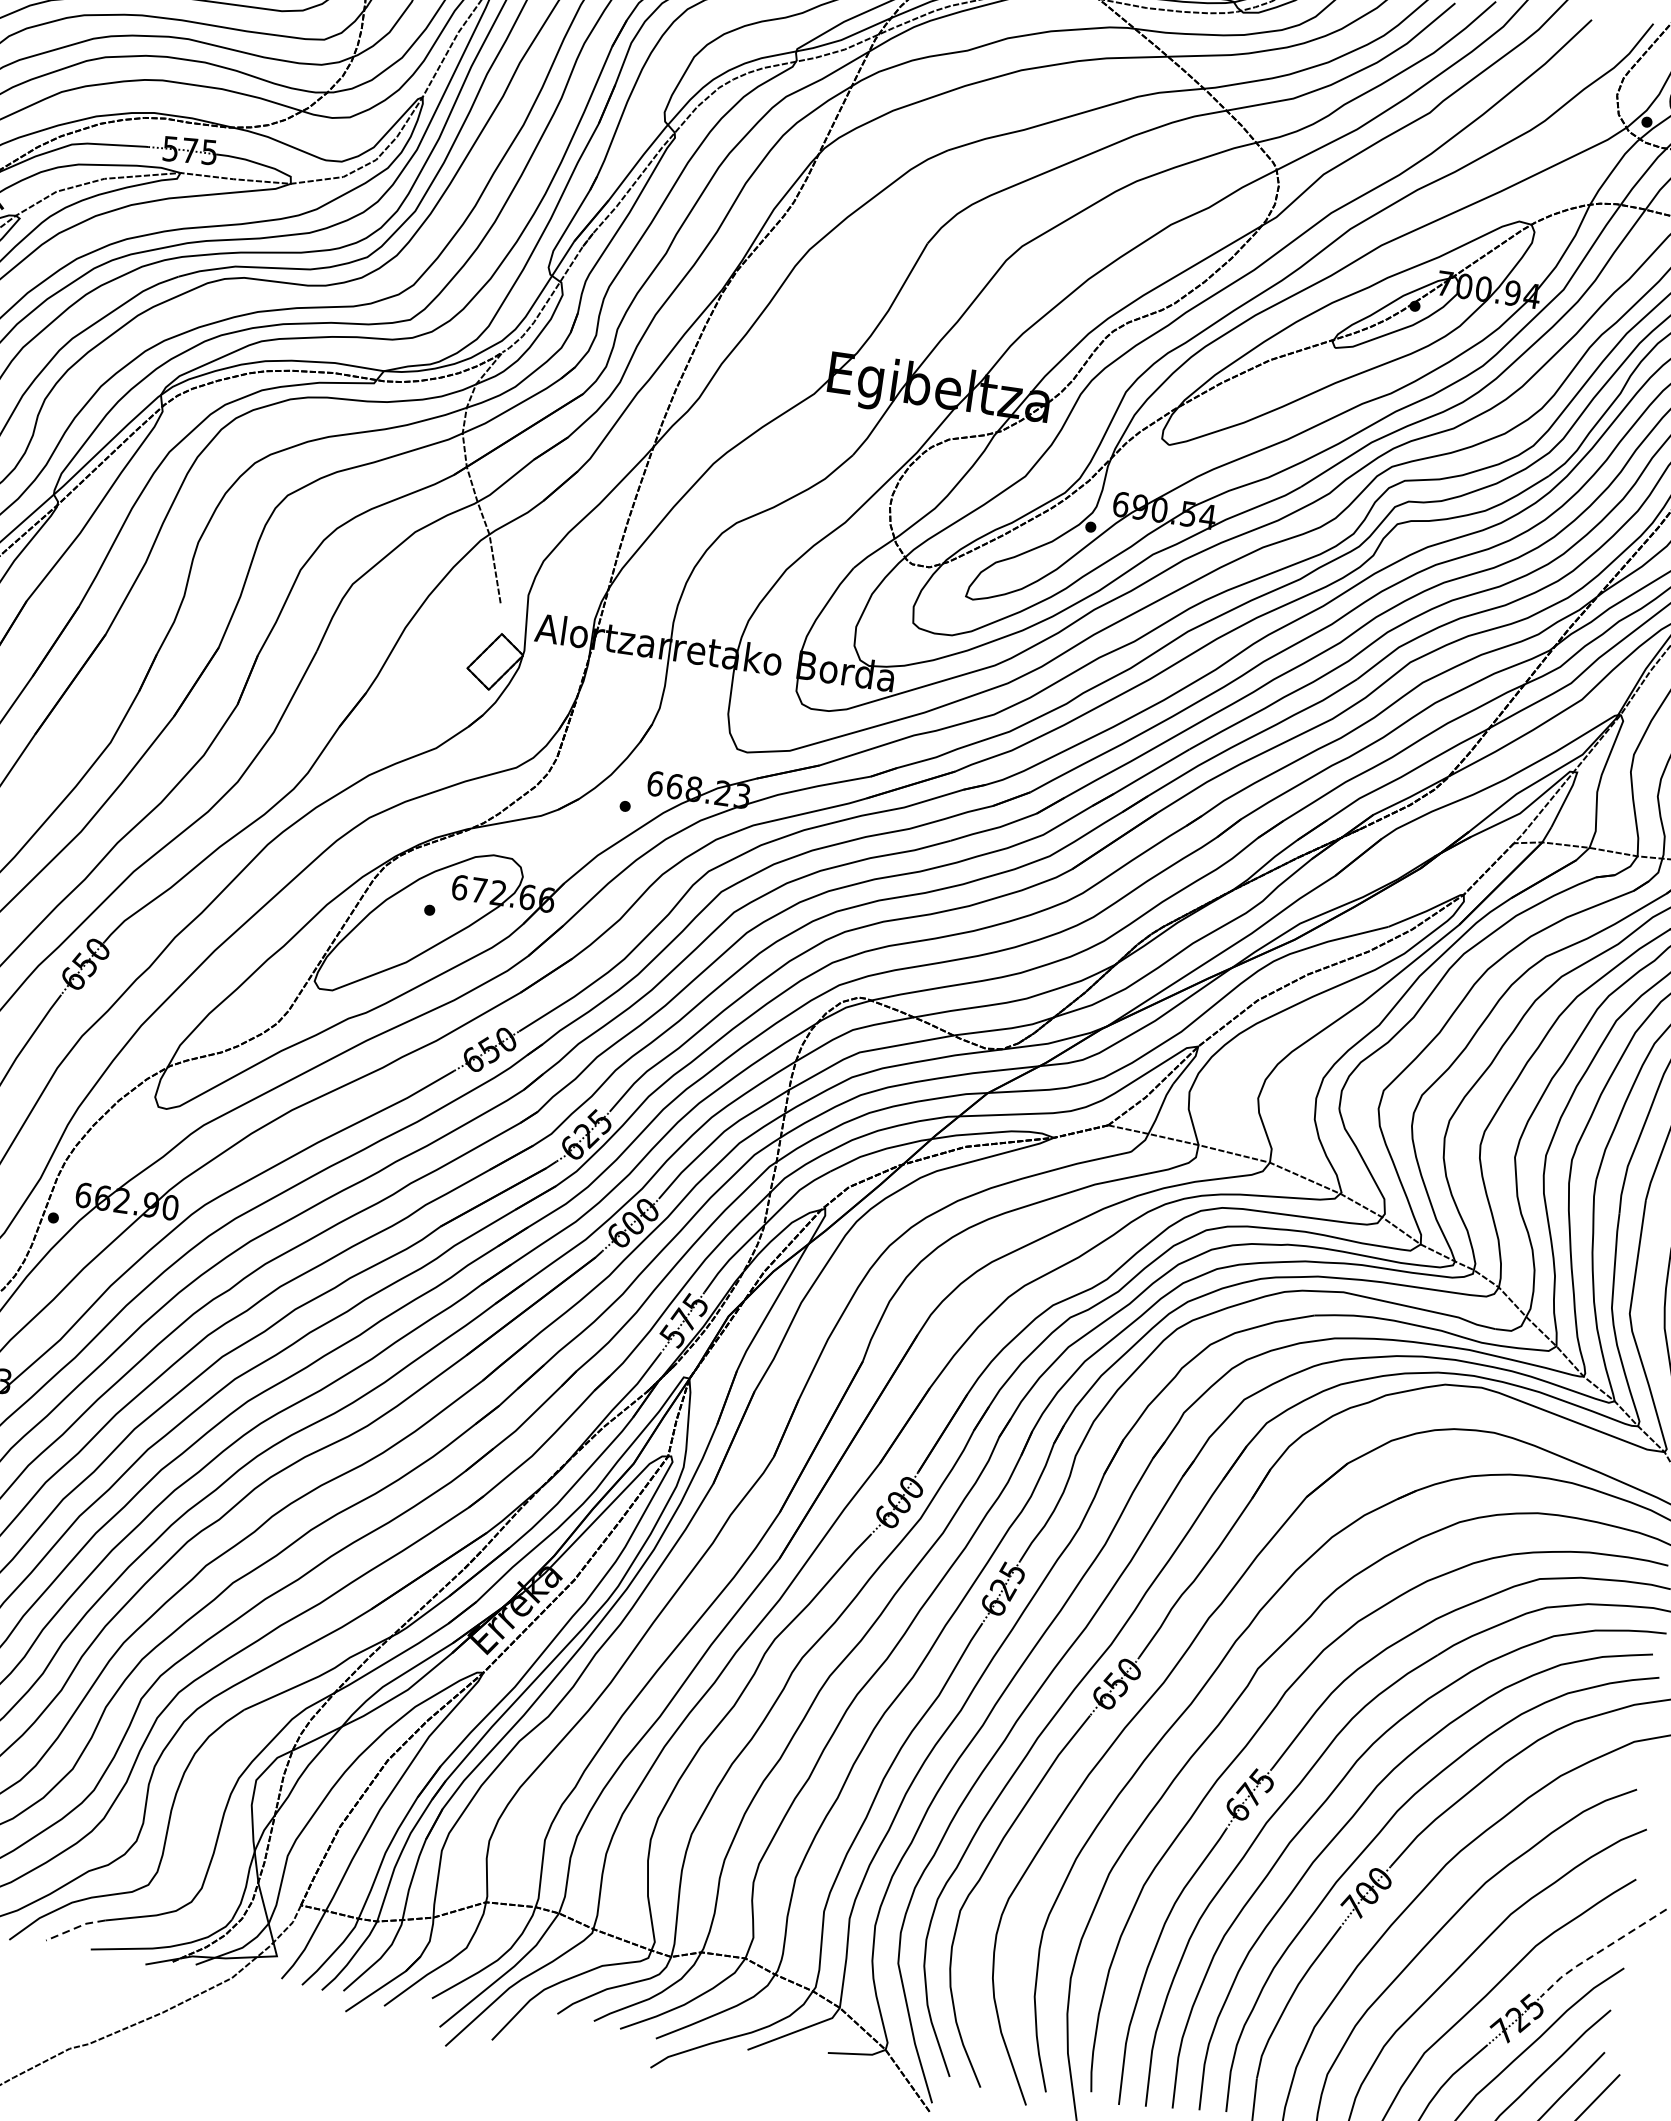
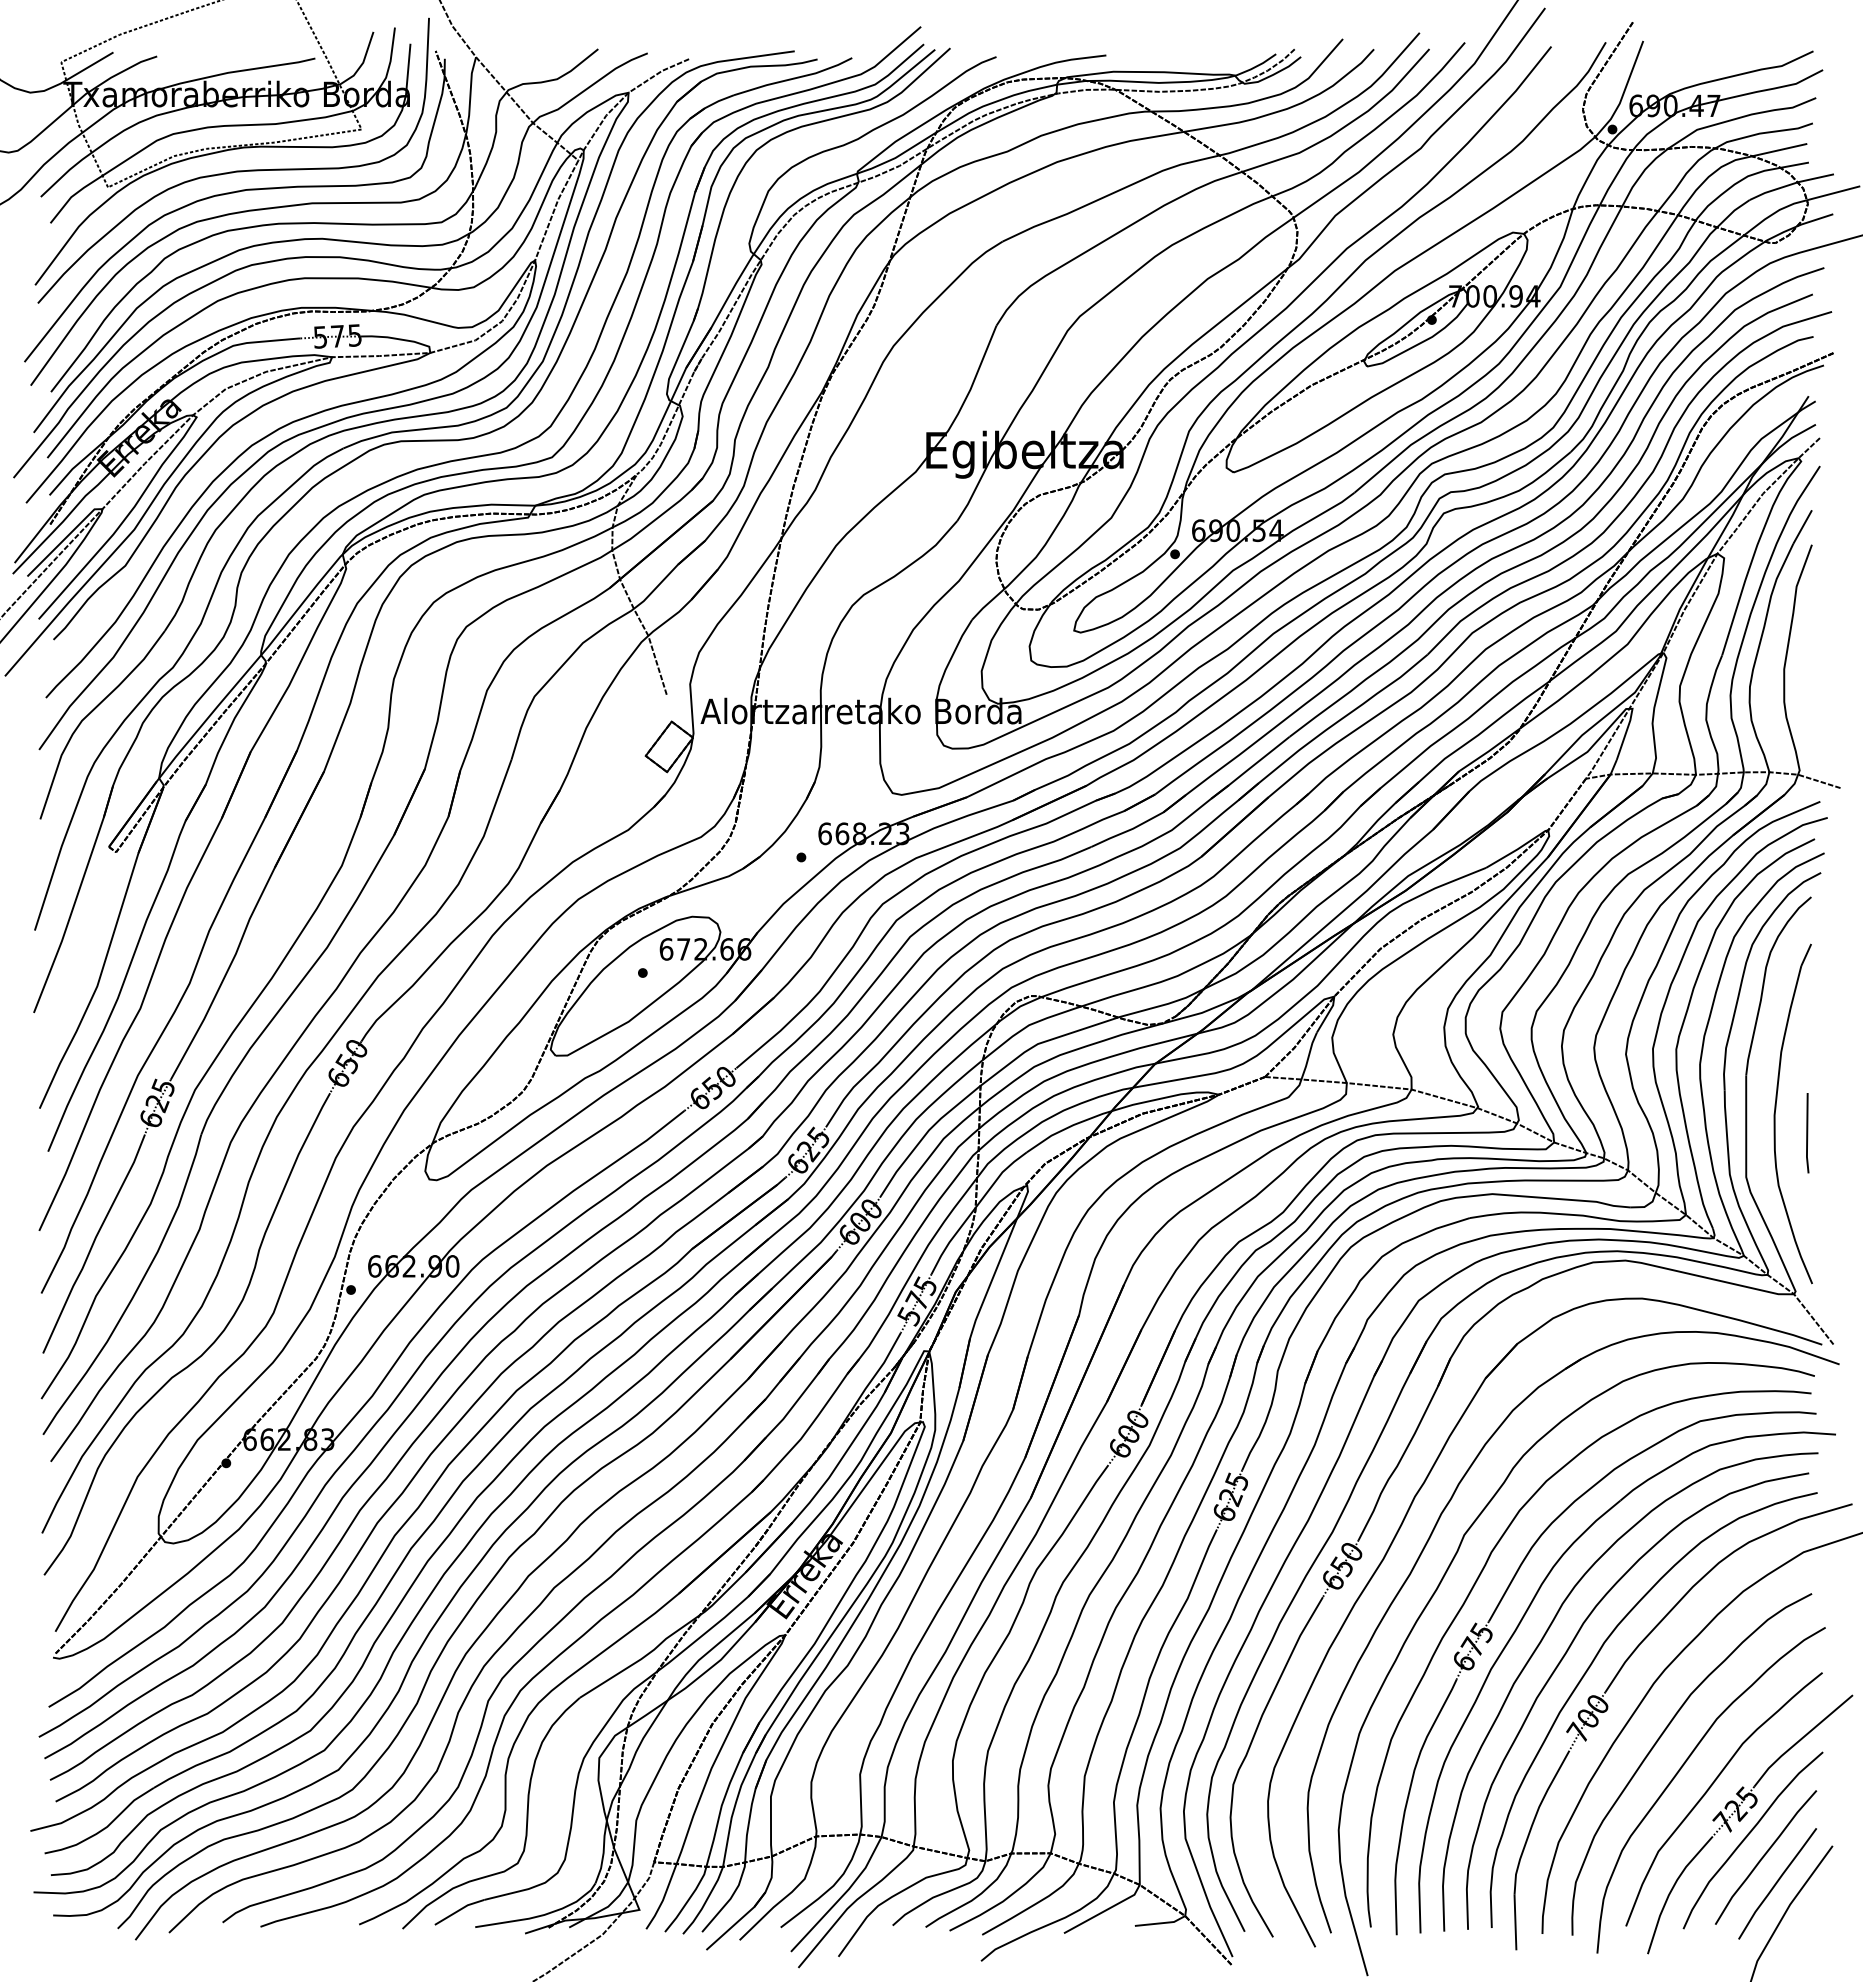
line: (75, 1928) -> (459, 1910), dashed -> solid
line: (1600, 1951) -> (1800, 1740), dashed -> solid

